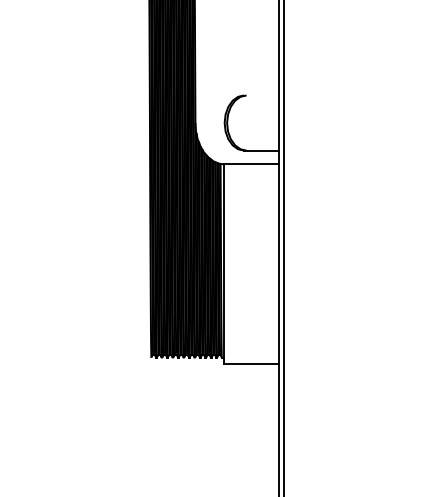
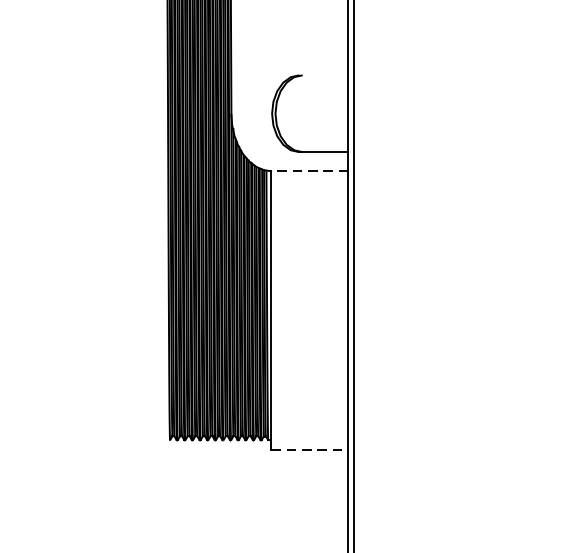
line: (251, 164) -> (309, 171), solid -> dashed
line: (251, 364) -> (309, 450), solid -> dashed

